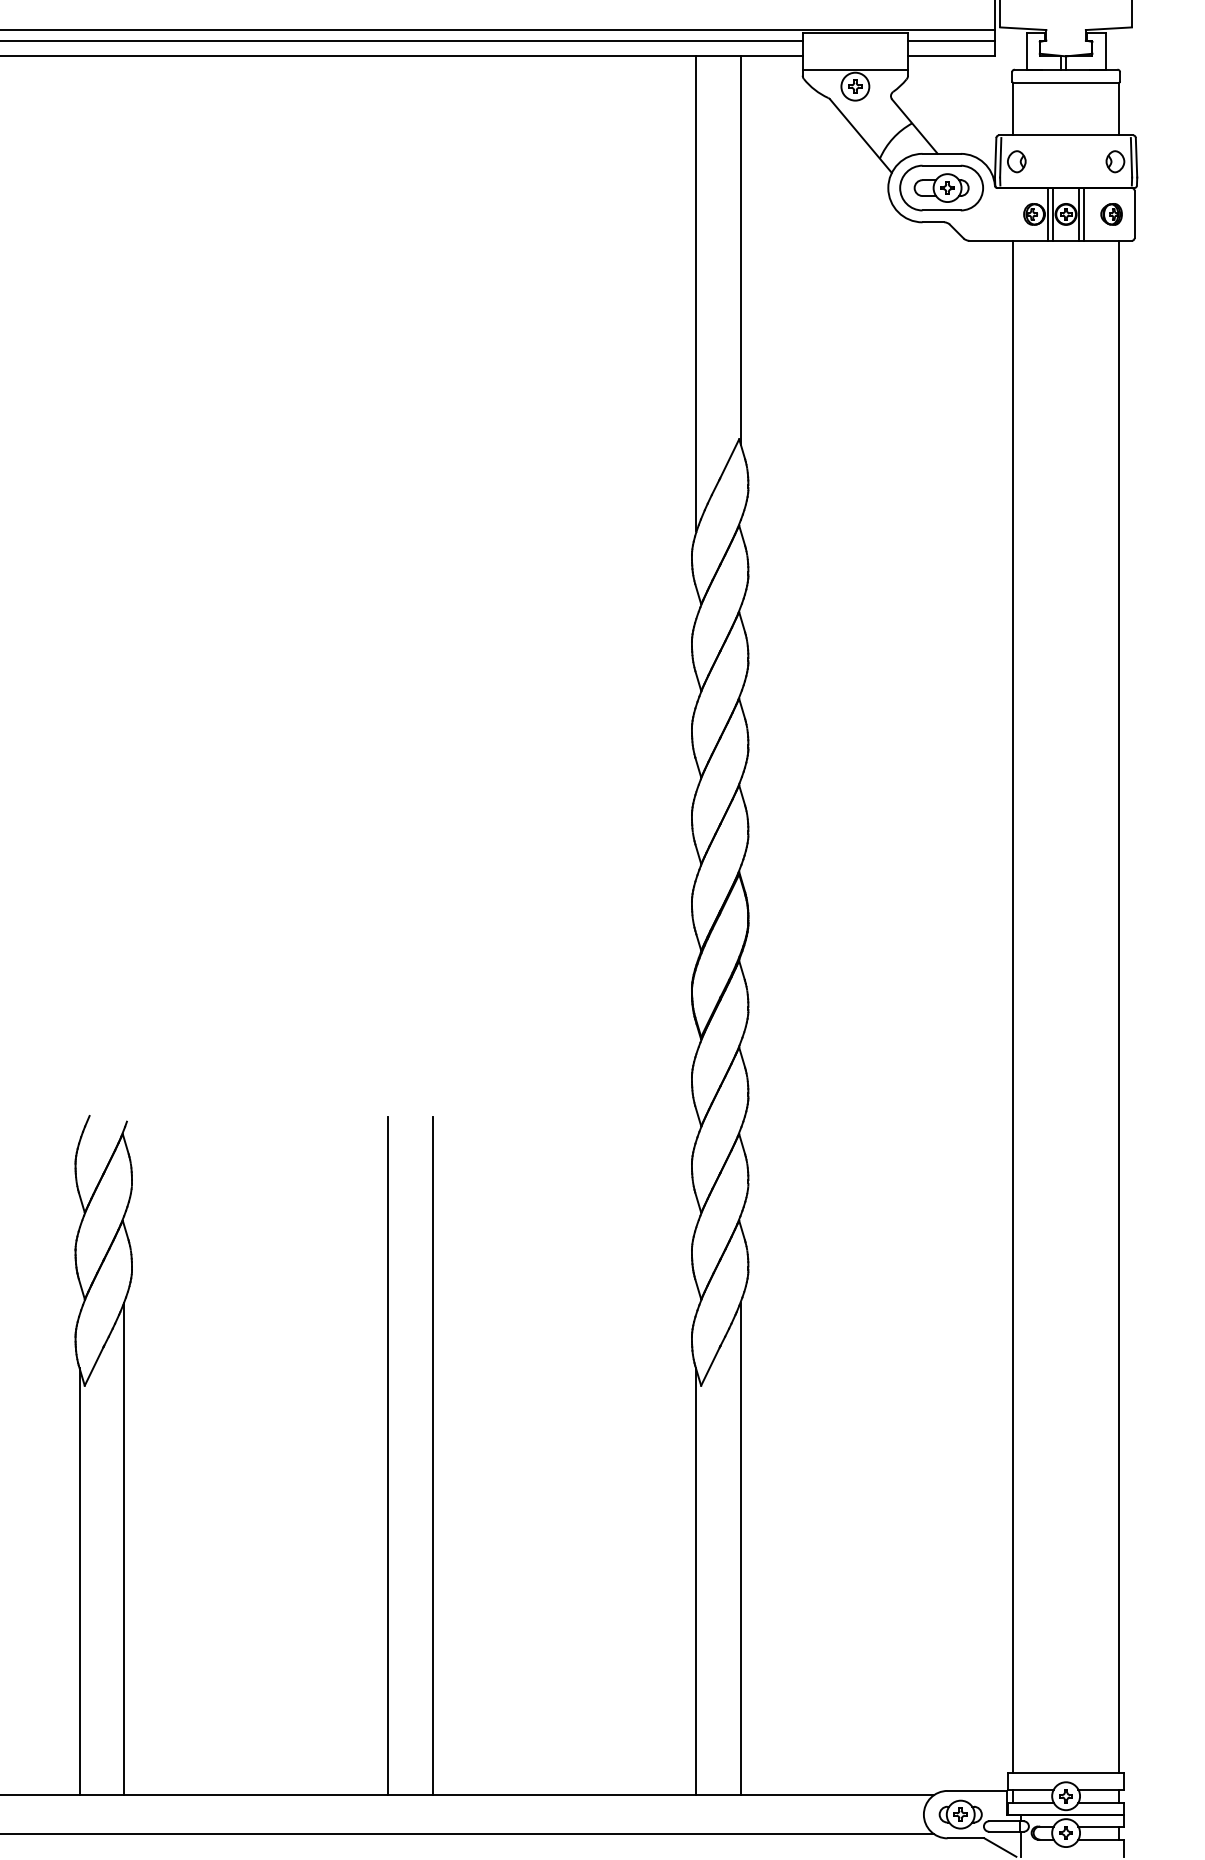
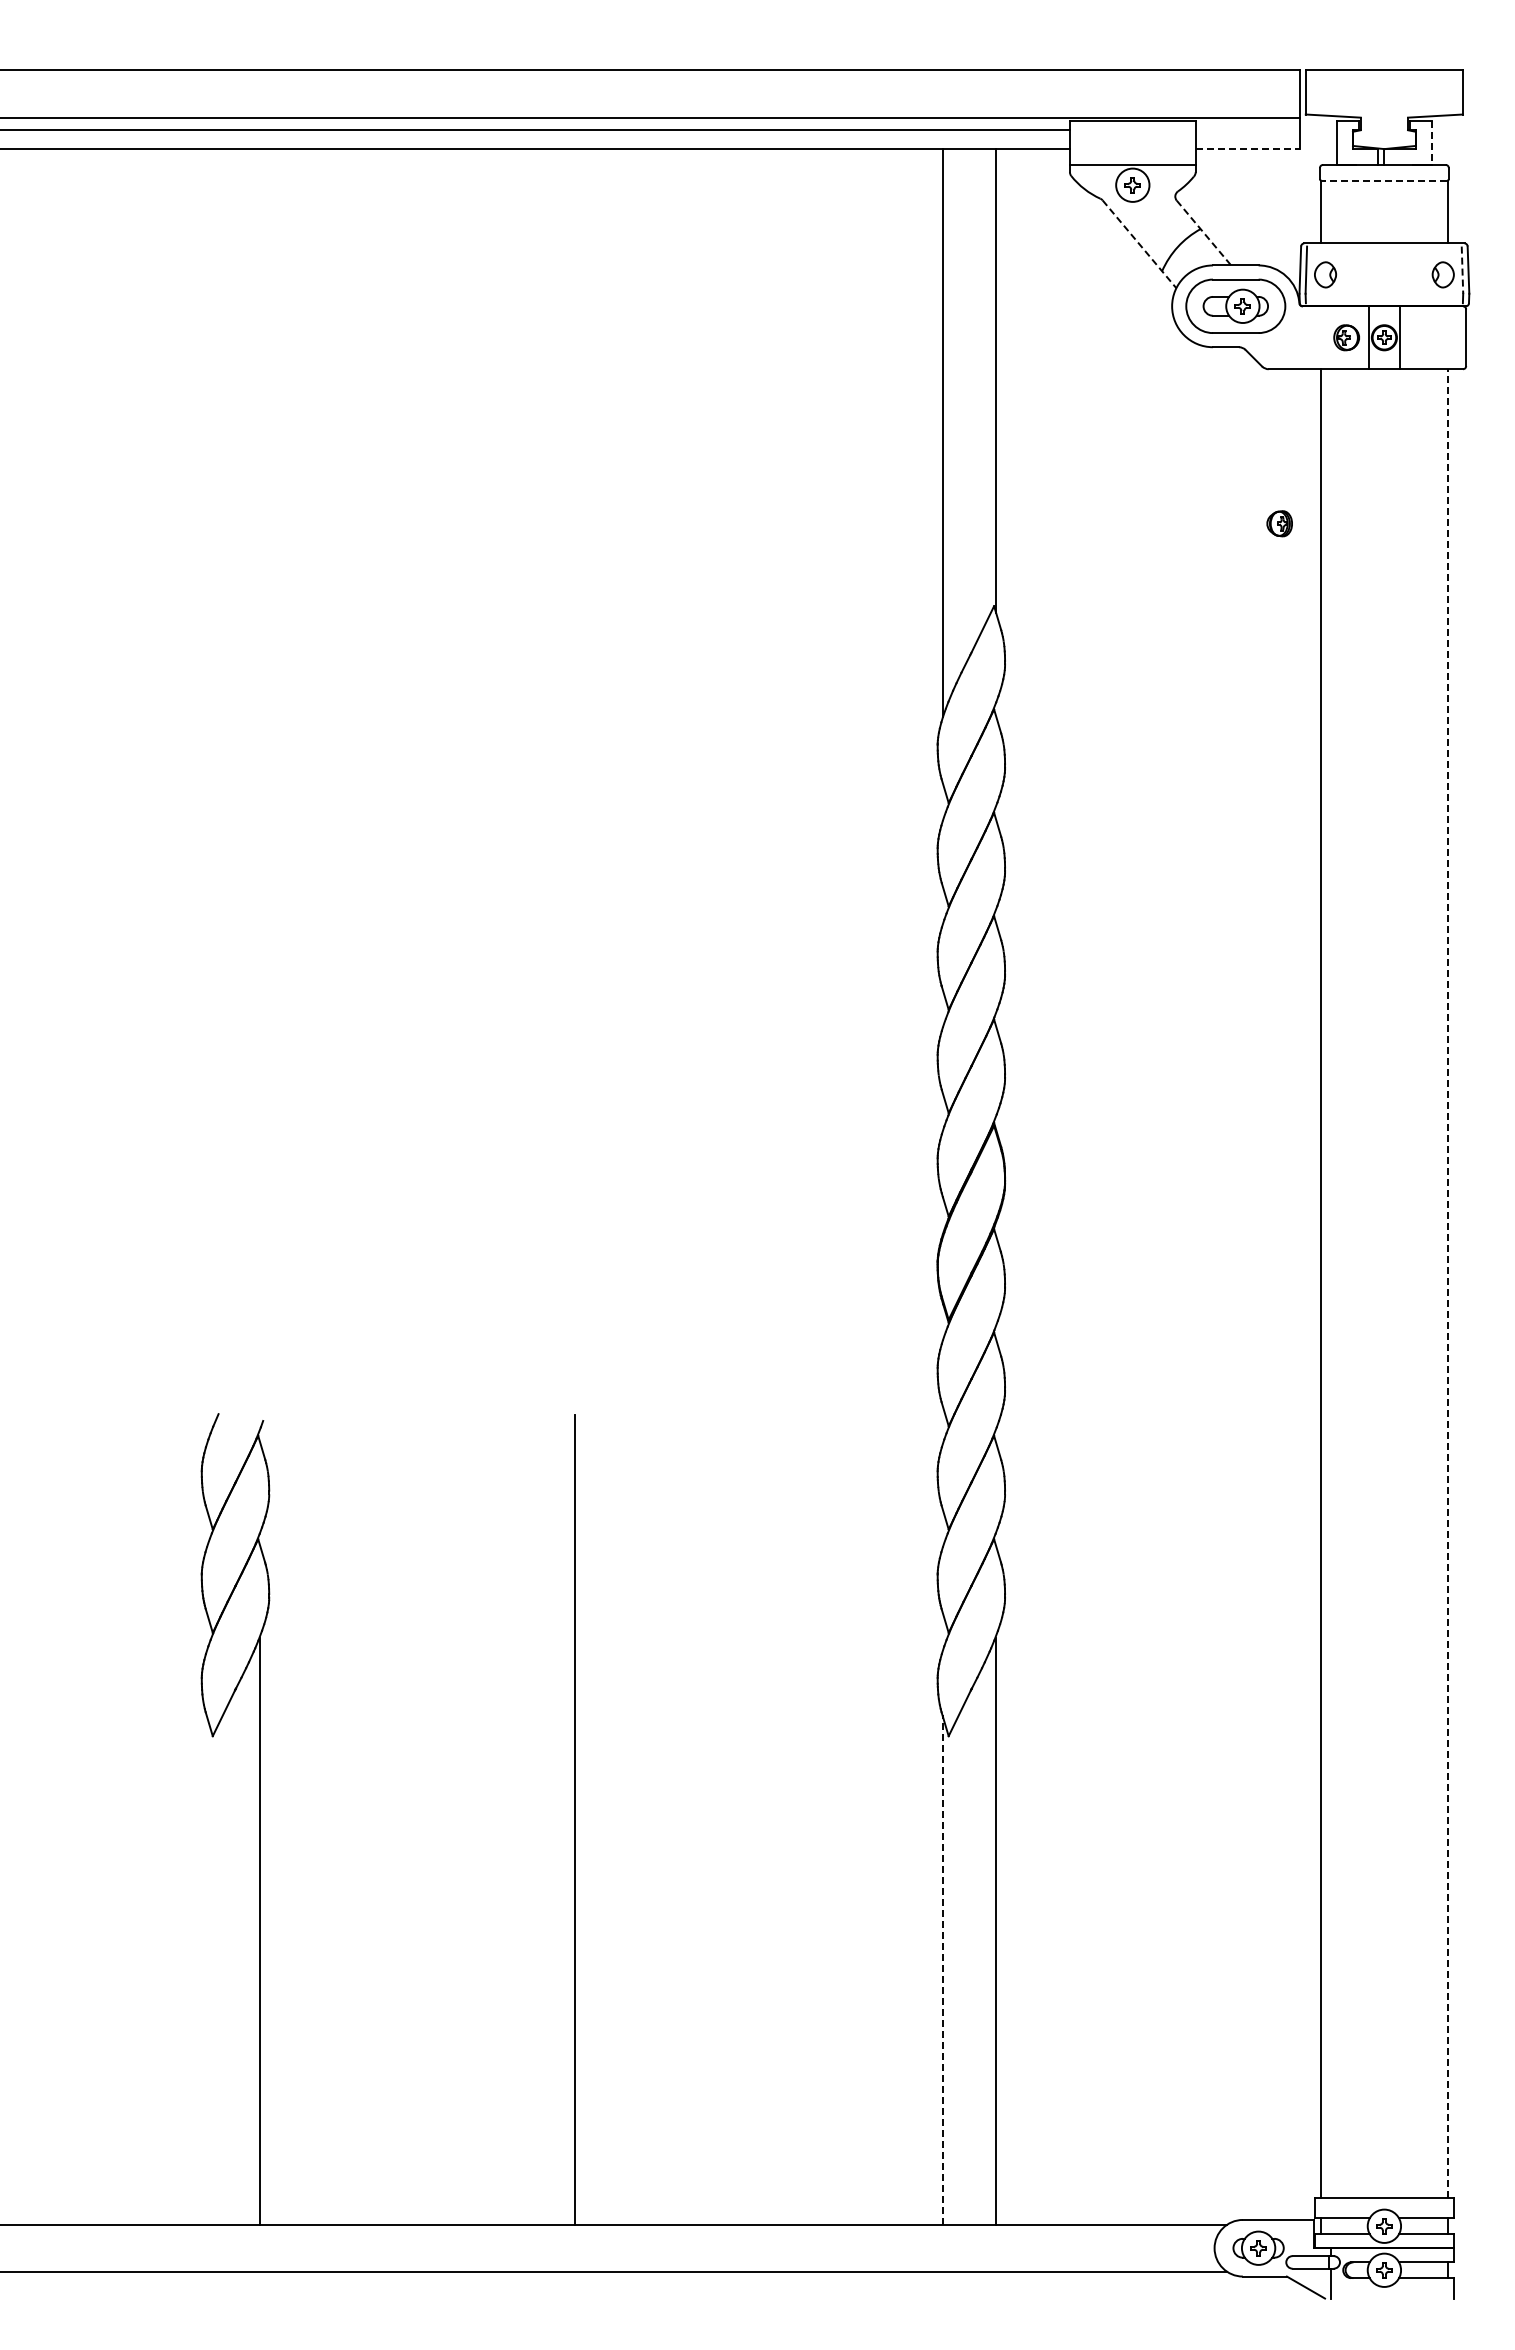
line: (951, 40) -> (1247, 130), removed
line: (1105, 51) -> (1431, 143), solid -> dashed
line: (951, 56) -> (1247, 149), solid -> dashed
line: (1066, 82) -> (1384, 180), solid -> dashed
line: (915, 127) -> (1204, 233), solid -> dashed
line: (860, 136) -> (1139, 244), solid -> dashed
line: (1131, 158) -> (1462, 270), solid -> dashed
line: (1047, 214) -> (1362, 337), removed
line: (1084, 214) -> (1406, 337), removed
part: (1111, 214) -> (1279, 523), moved
line: (1119, 1006) -> (1448, 1283), solid -> dashed
line: (432, 1455) -> (628, 1819), removed
line: (79, 1581) -> (206, 1969), removed
line: (695, 1581) -> (942, 1970), solid -> dashed

